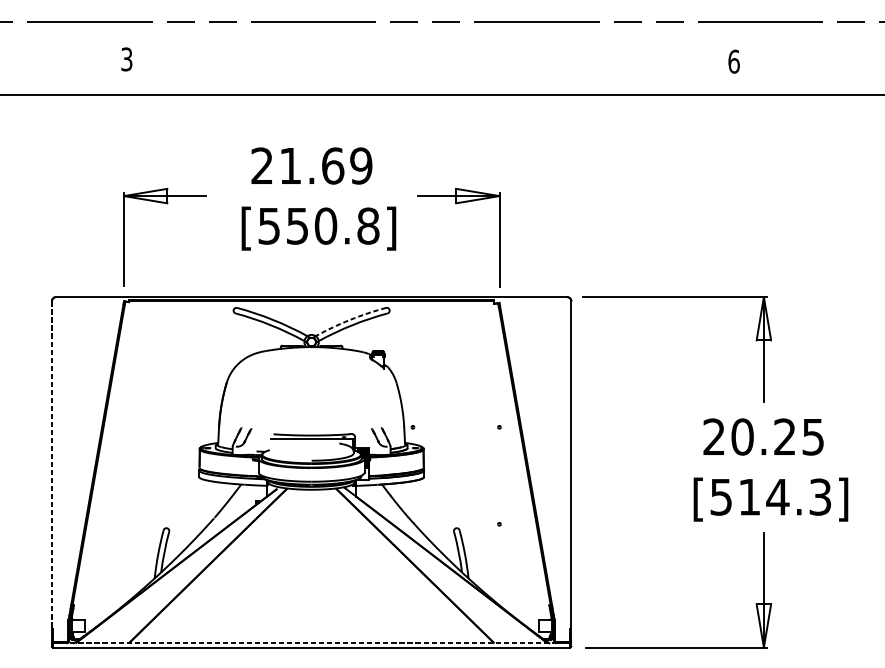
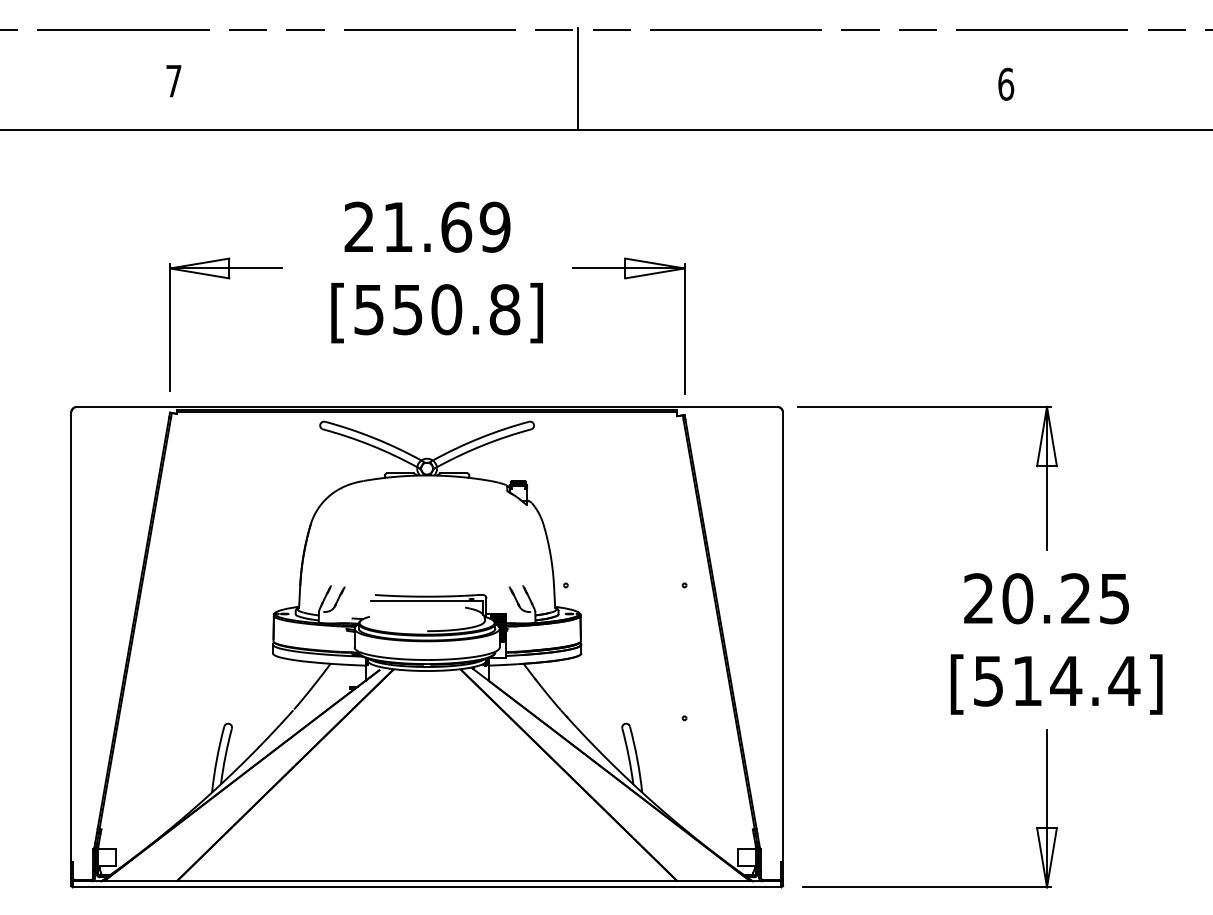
line: (422, 57) -> (578, 78), added
text: (126, 58) -> (173, 80), 3 -> 7
arc: (349, 320) -> (479, 438), dashed -> solid
line: (52, 465) -> (71, 637), dashed -> solid
text: (820, 496) -> (1124, 680), [514.3] -> [514.4]
line: (311, 643) -> (426, 881), dashed -> solid

